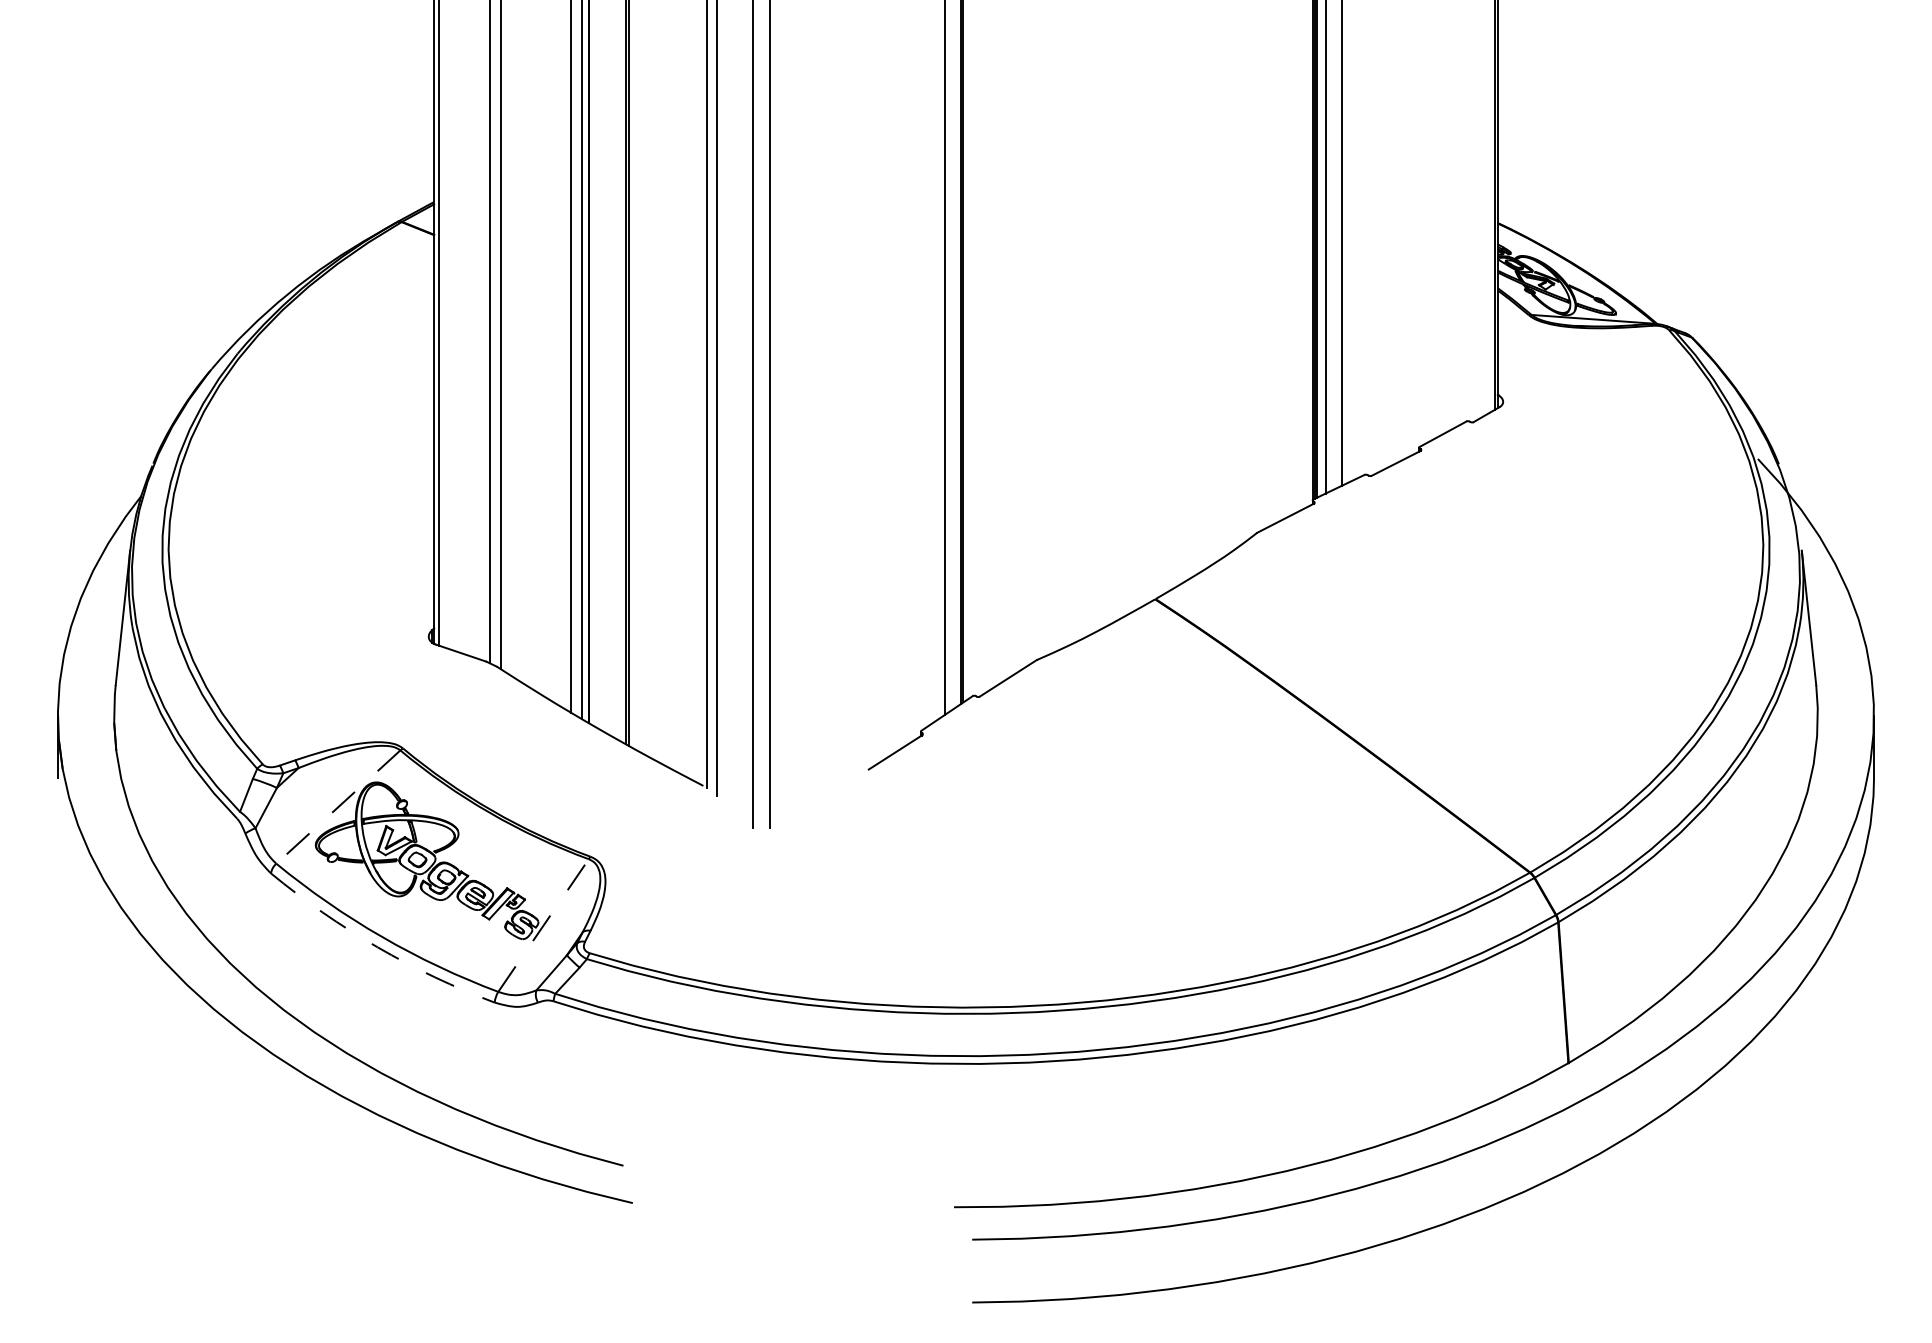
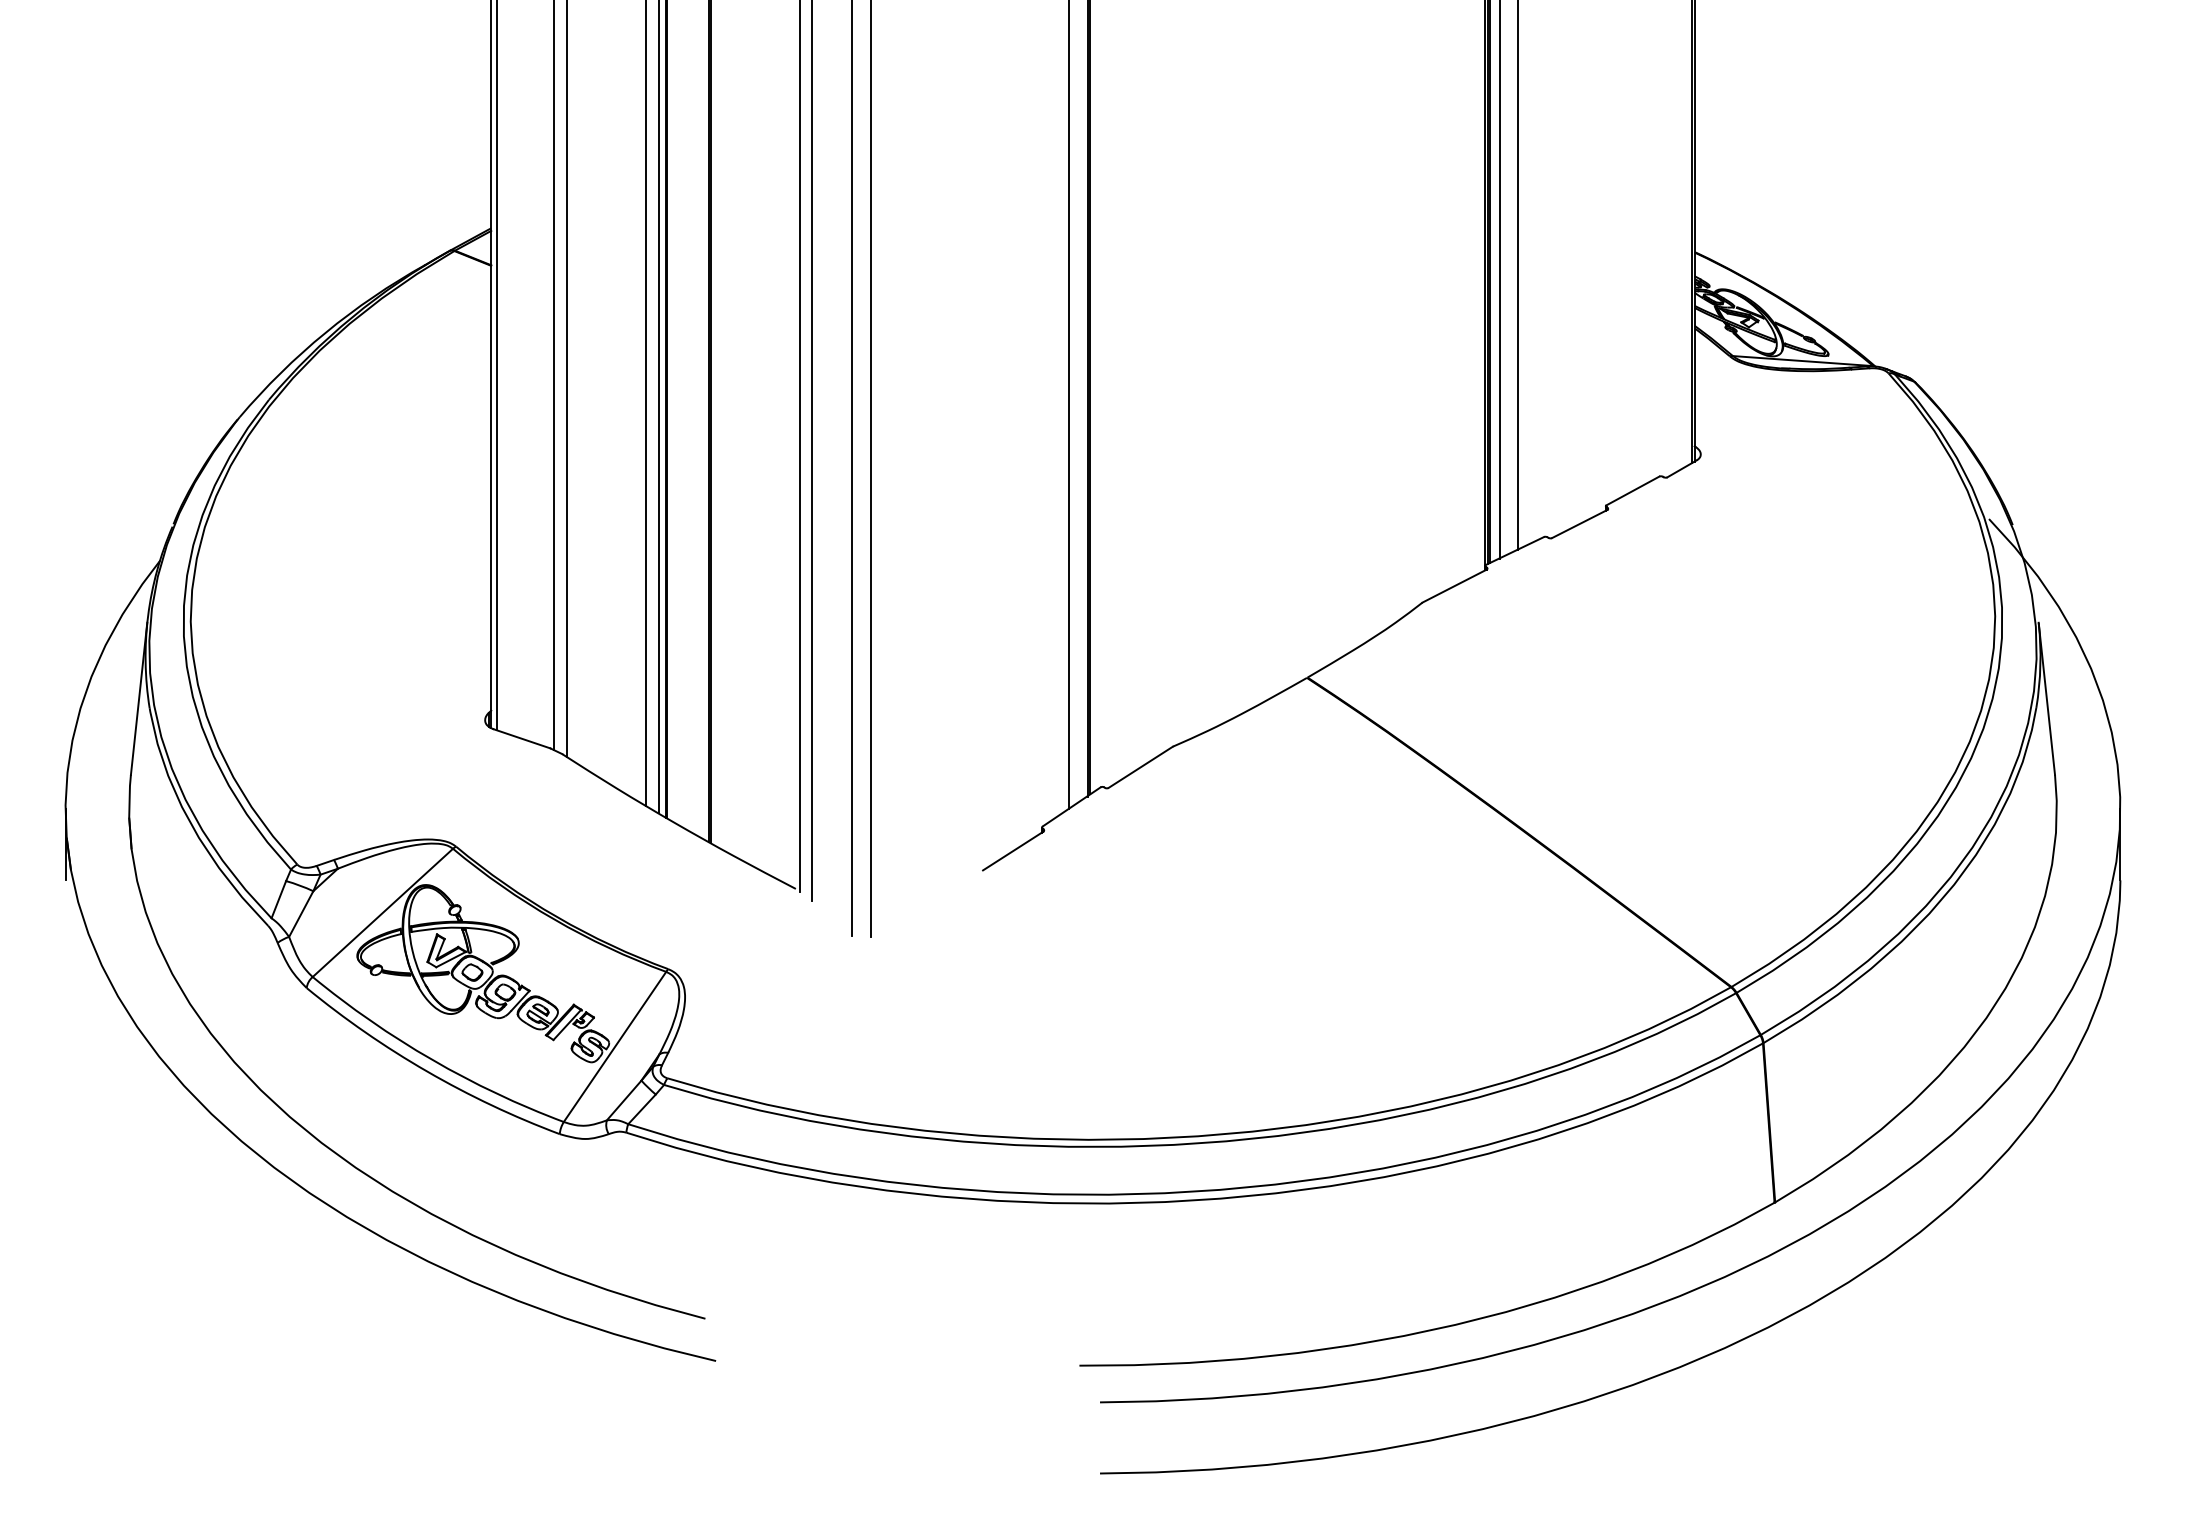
line: (338, 807) -> (382, 913), dashed -> solid
line: (543, 925) -> (615, 1046), dashed -> solid
arc: (377, 947) -> (427, 1071), dashed -> solid

